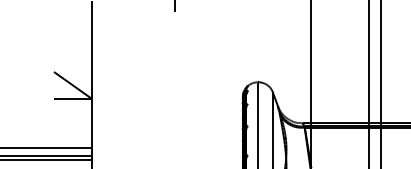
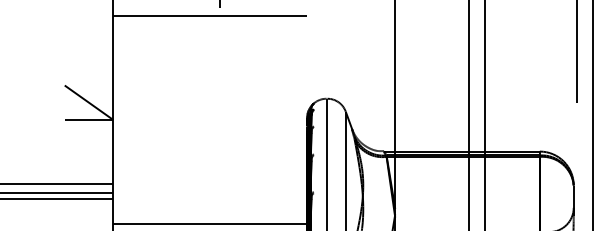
line: (167, 18) -> (210, 16), added

